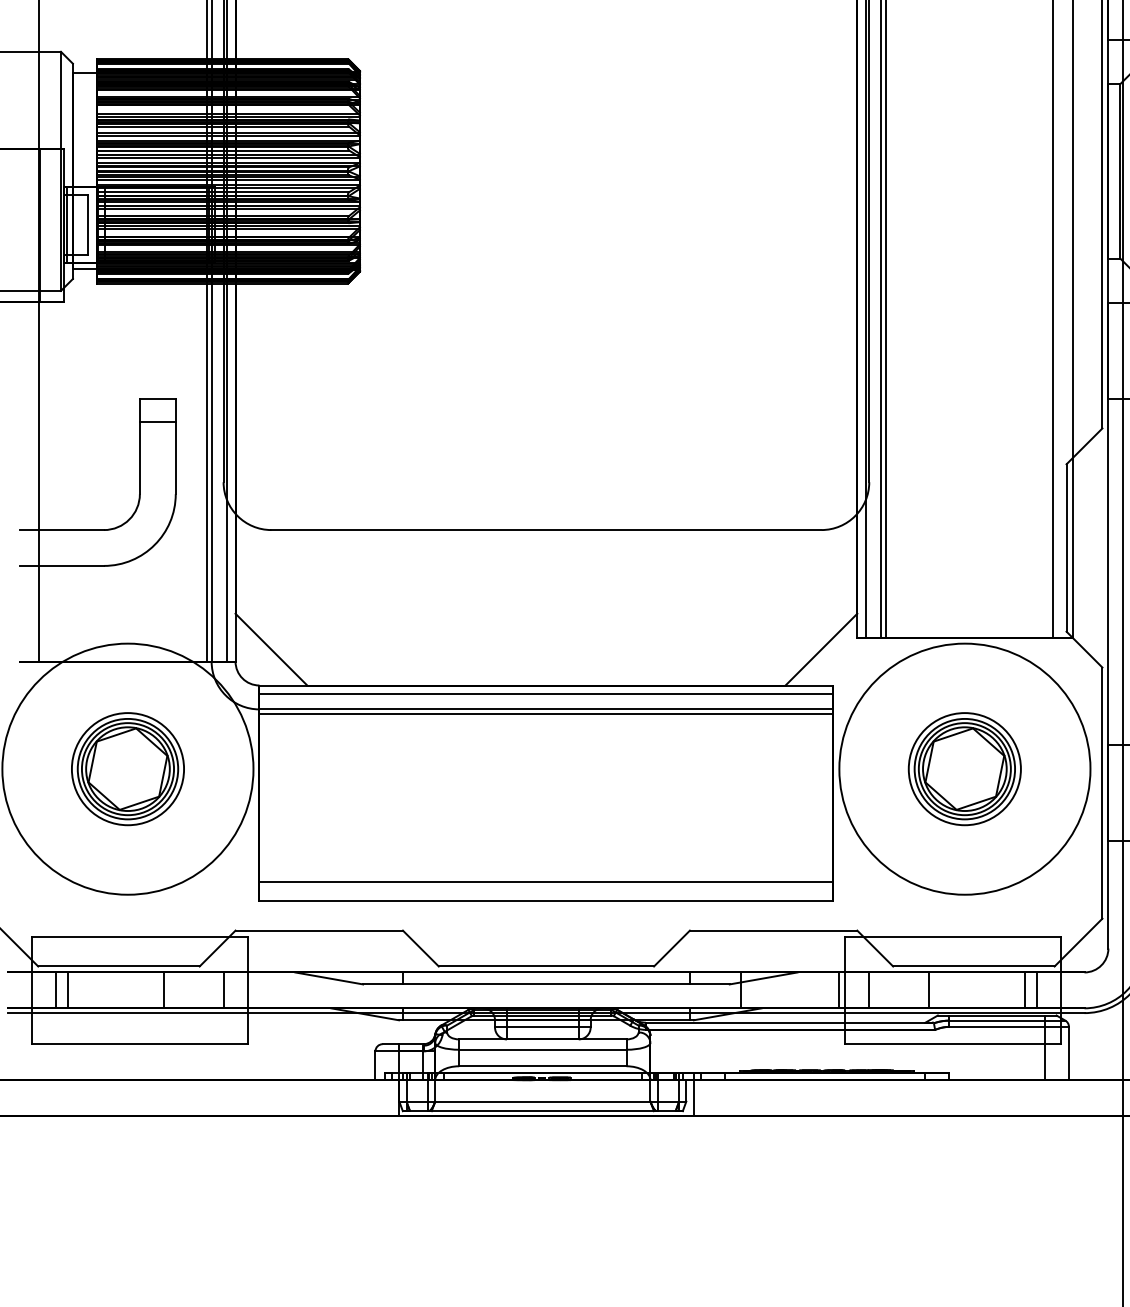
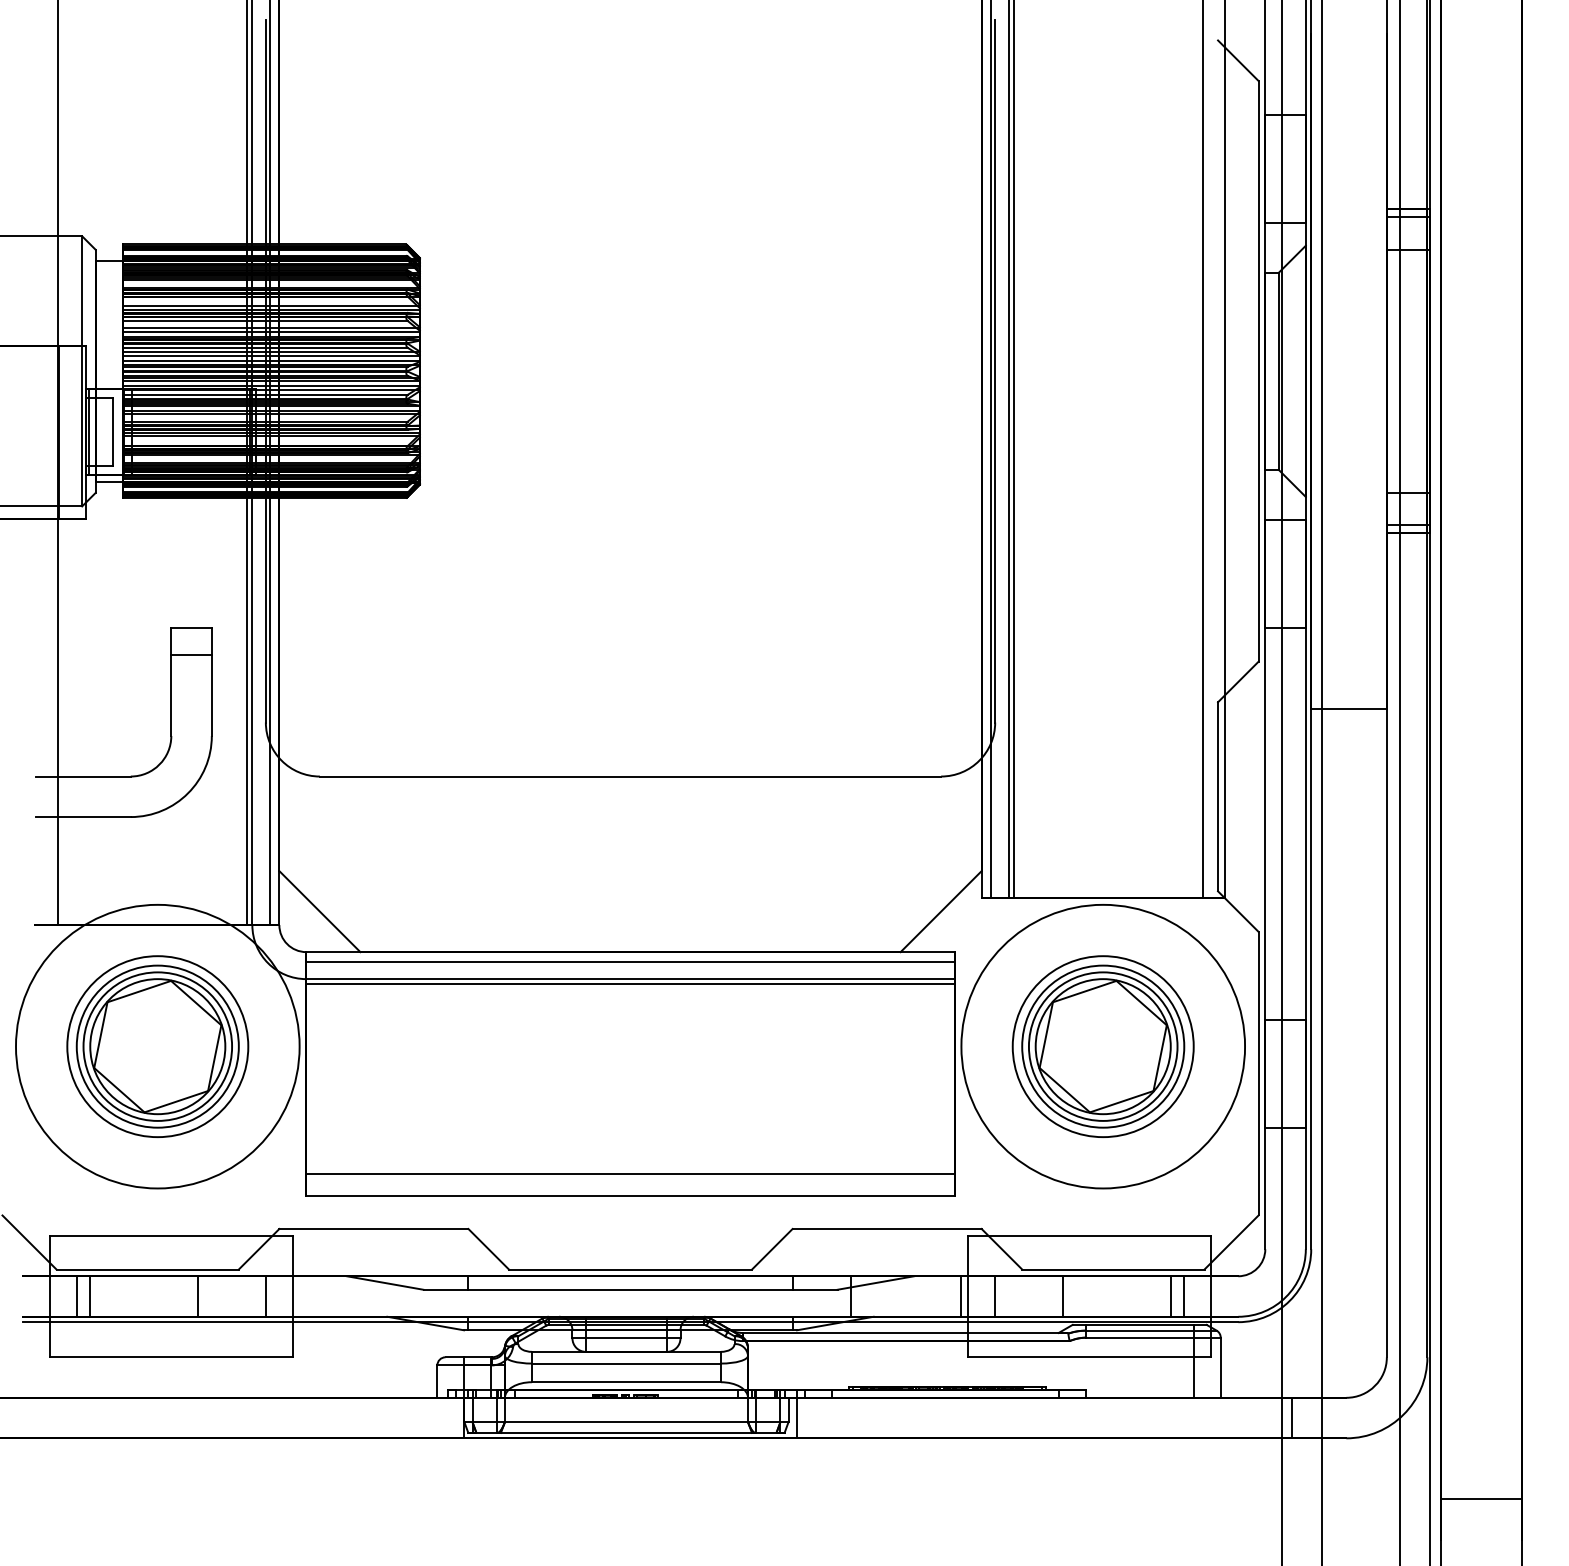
part: (127, 769) -> (157, 1046), size x1.43
part: (964, 769) -> (1102, 1046), size x1.43

